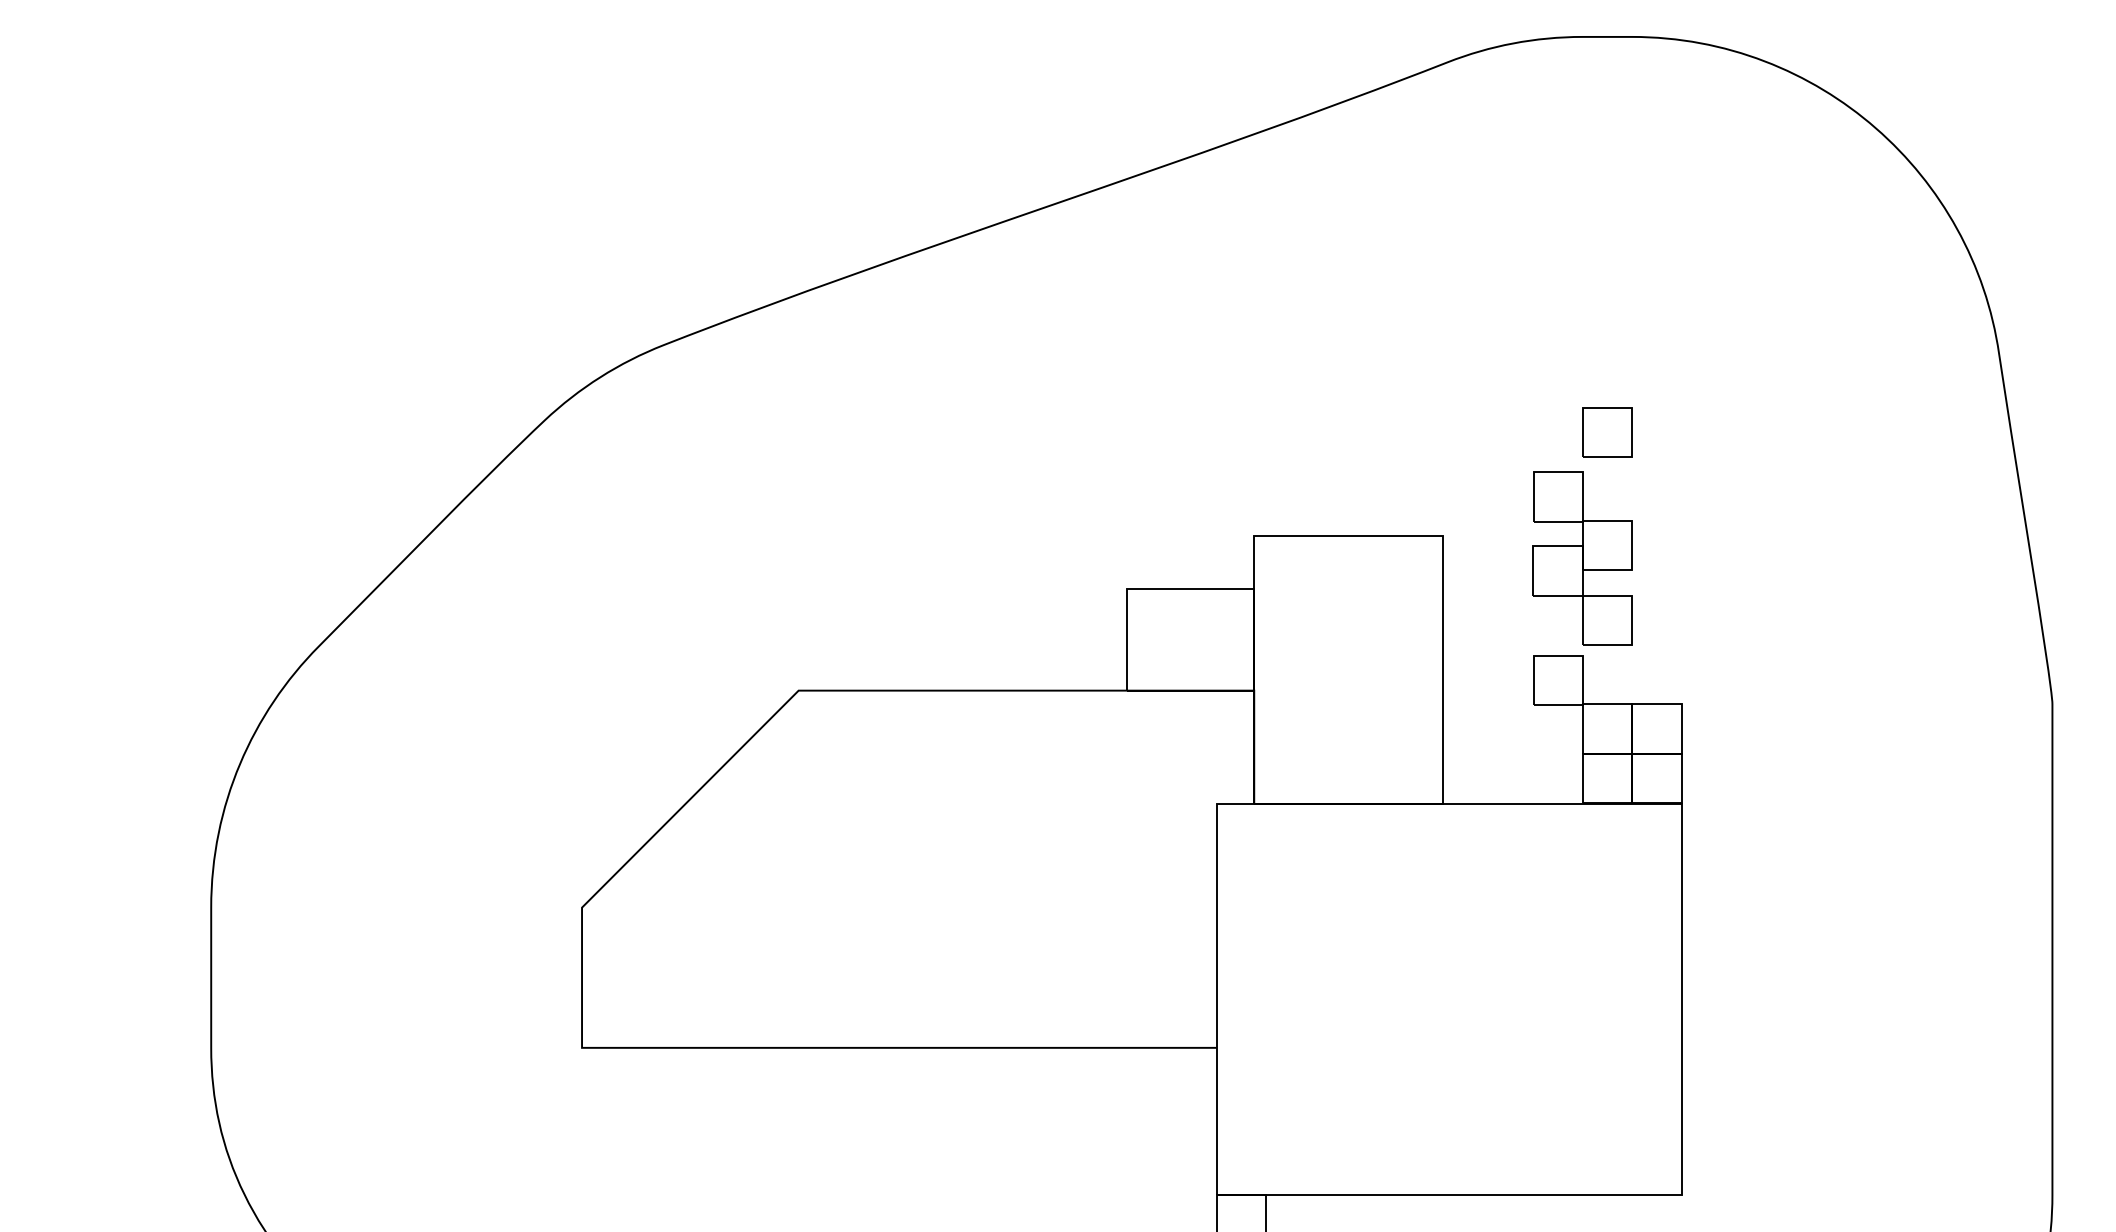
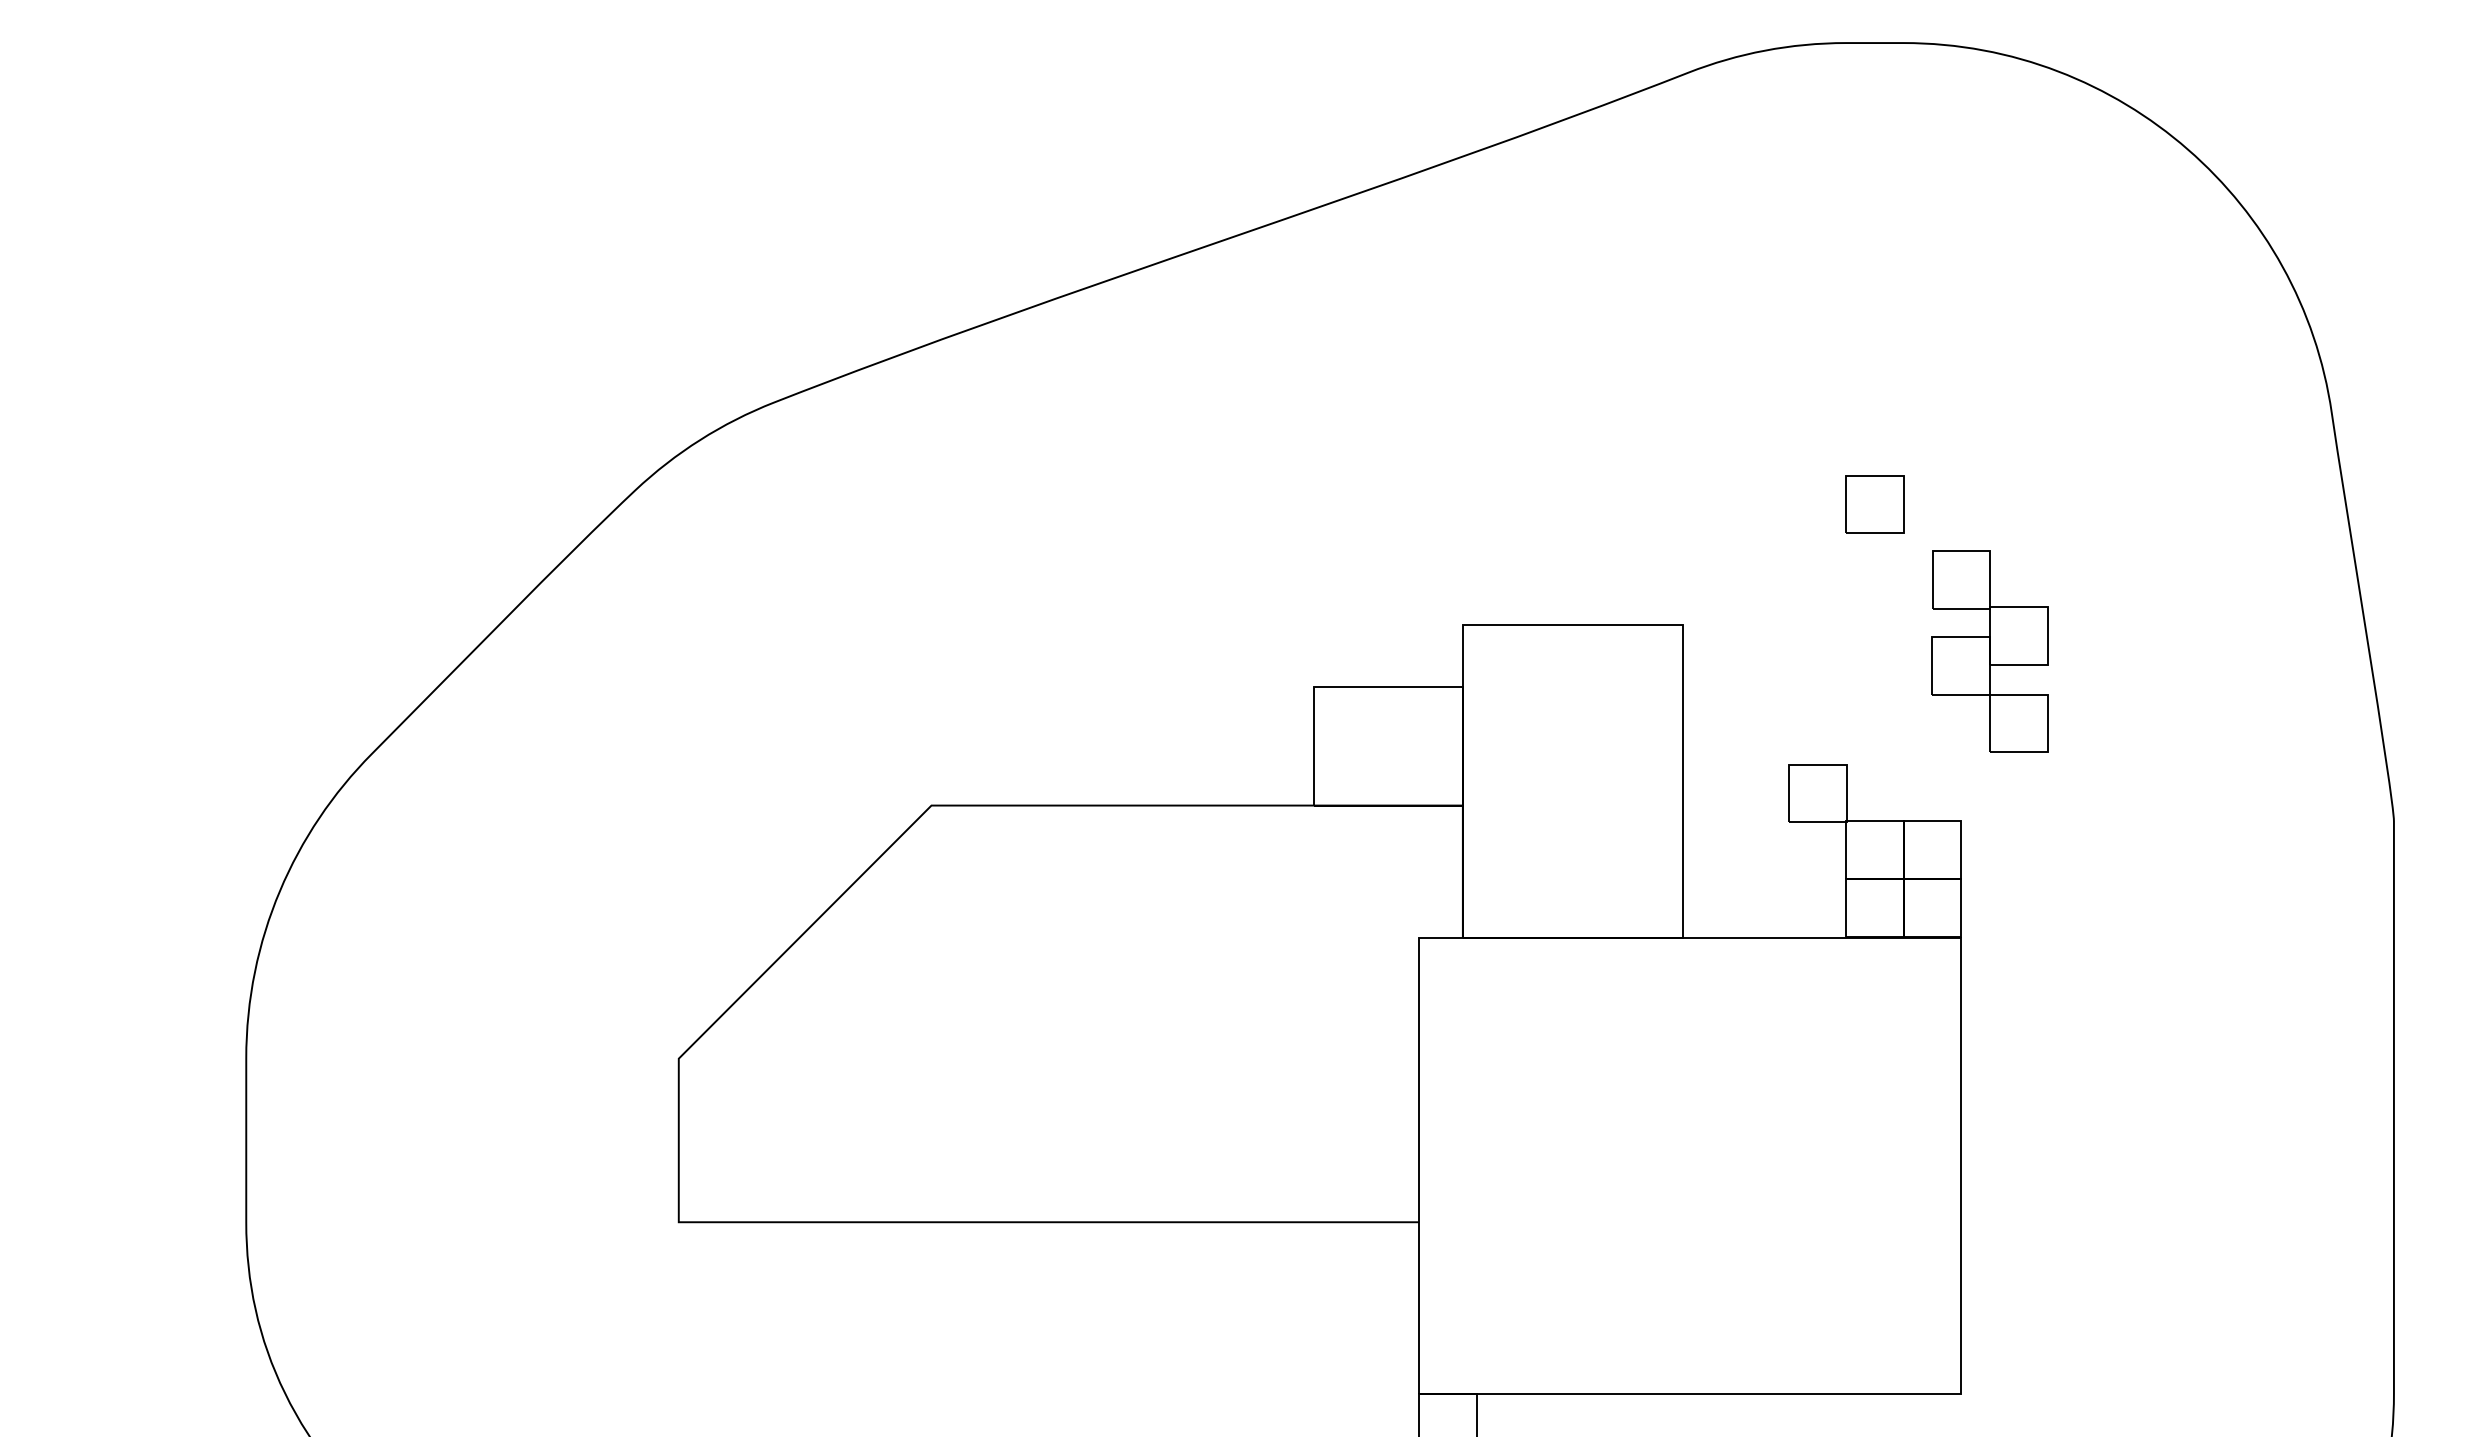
part: (1582, 558) -> (1989, 651), moved

